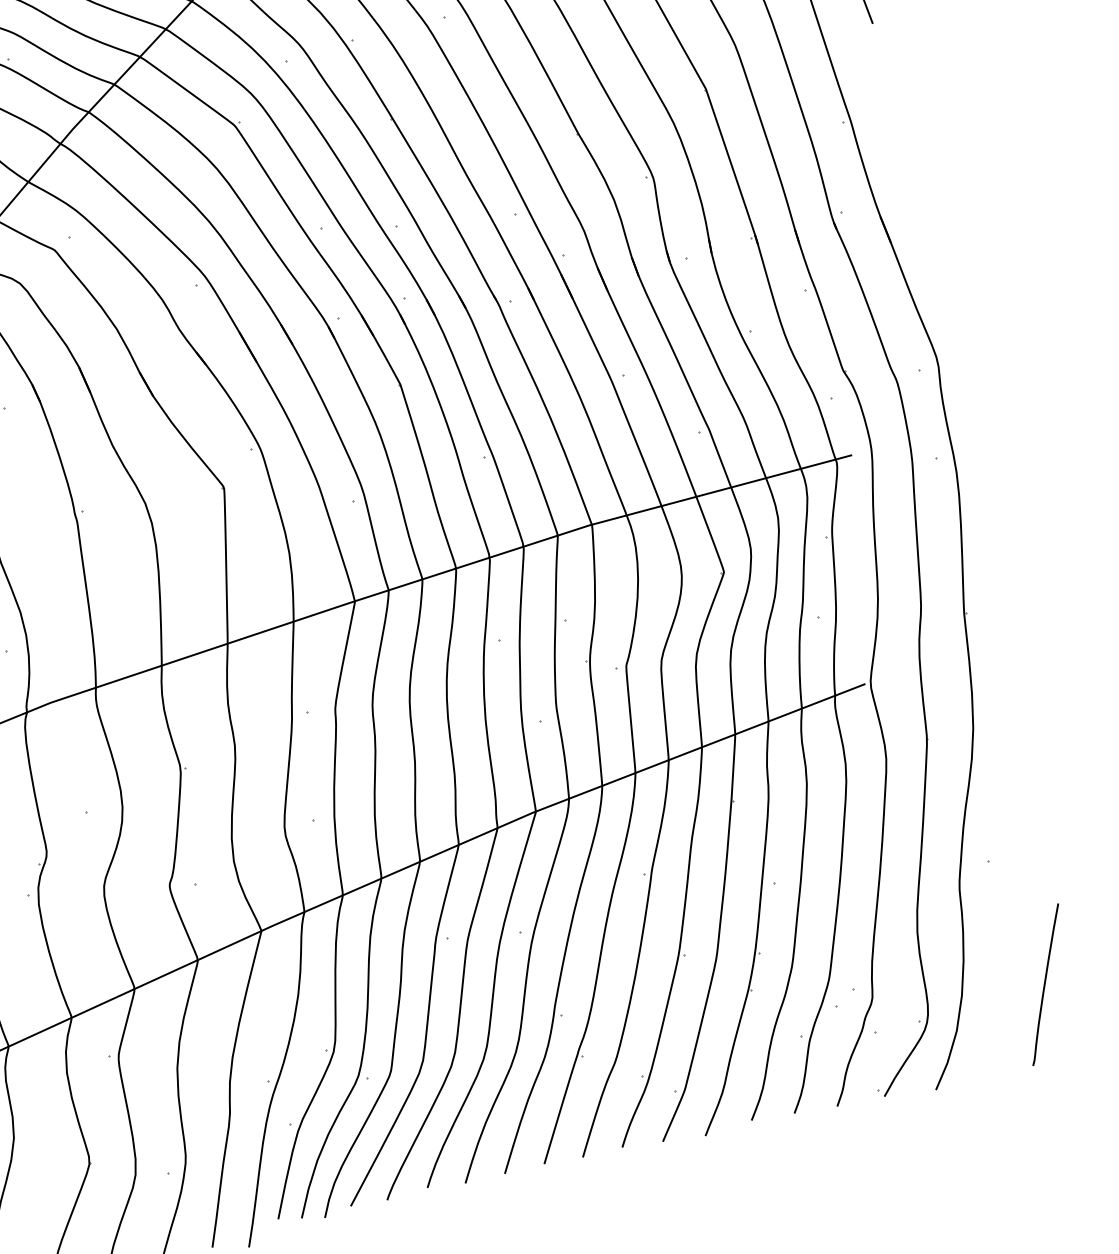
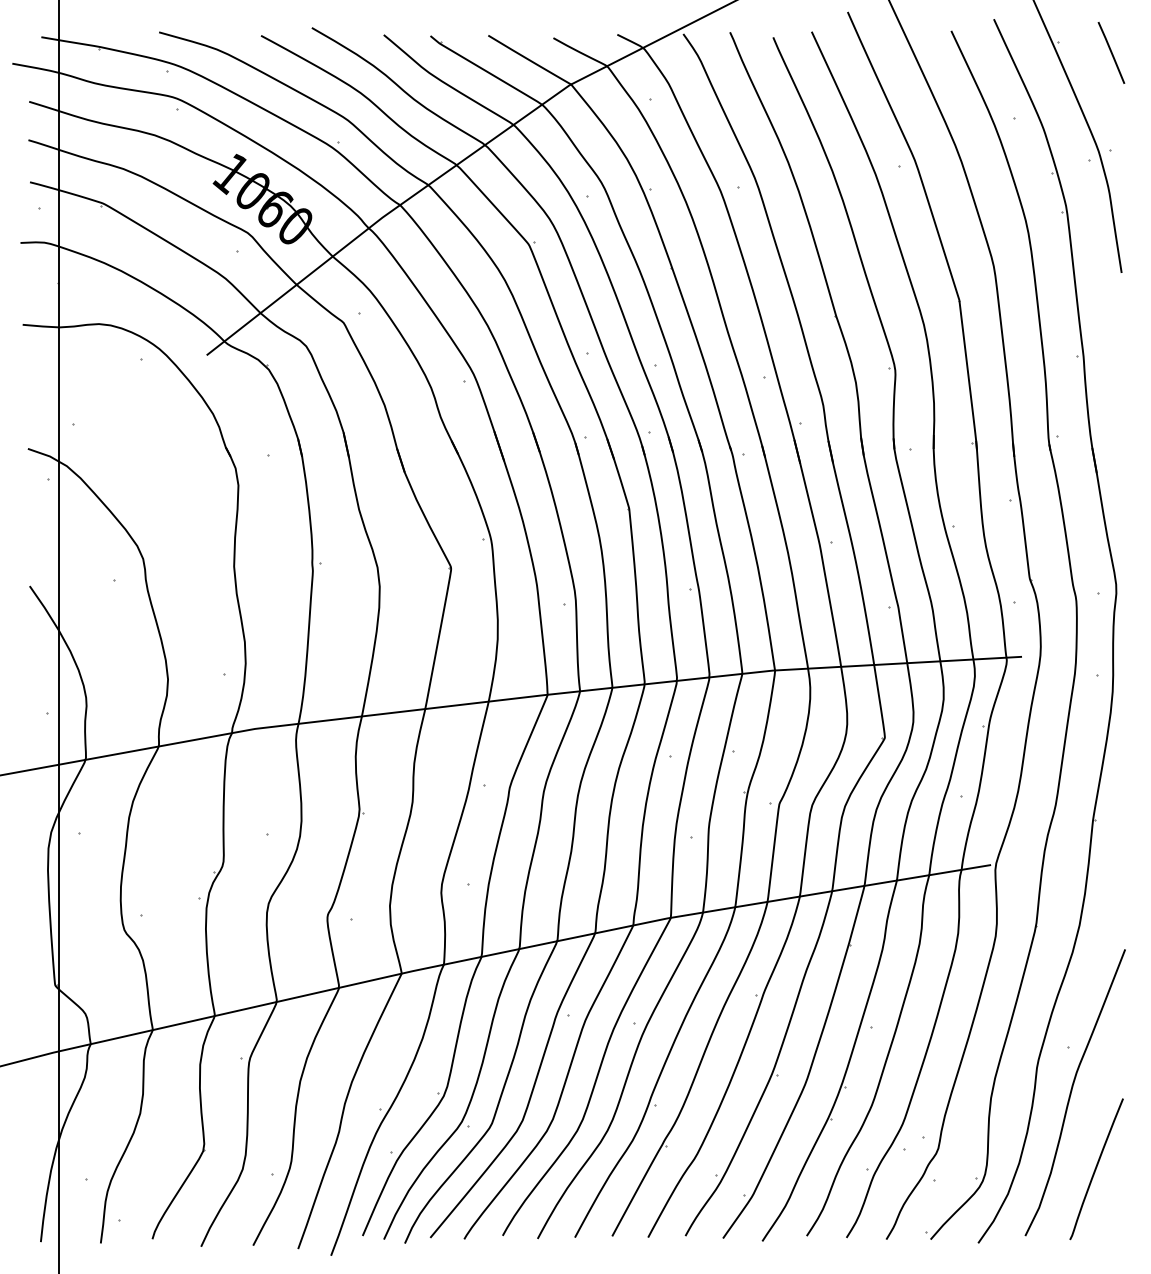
curve: (1002, 907) -> (1072, 1091), added

